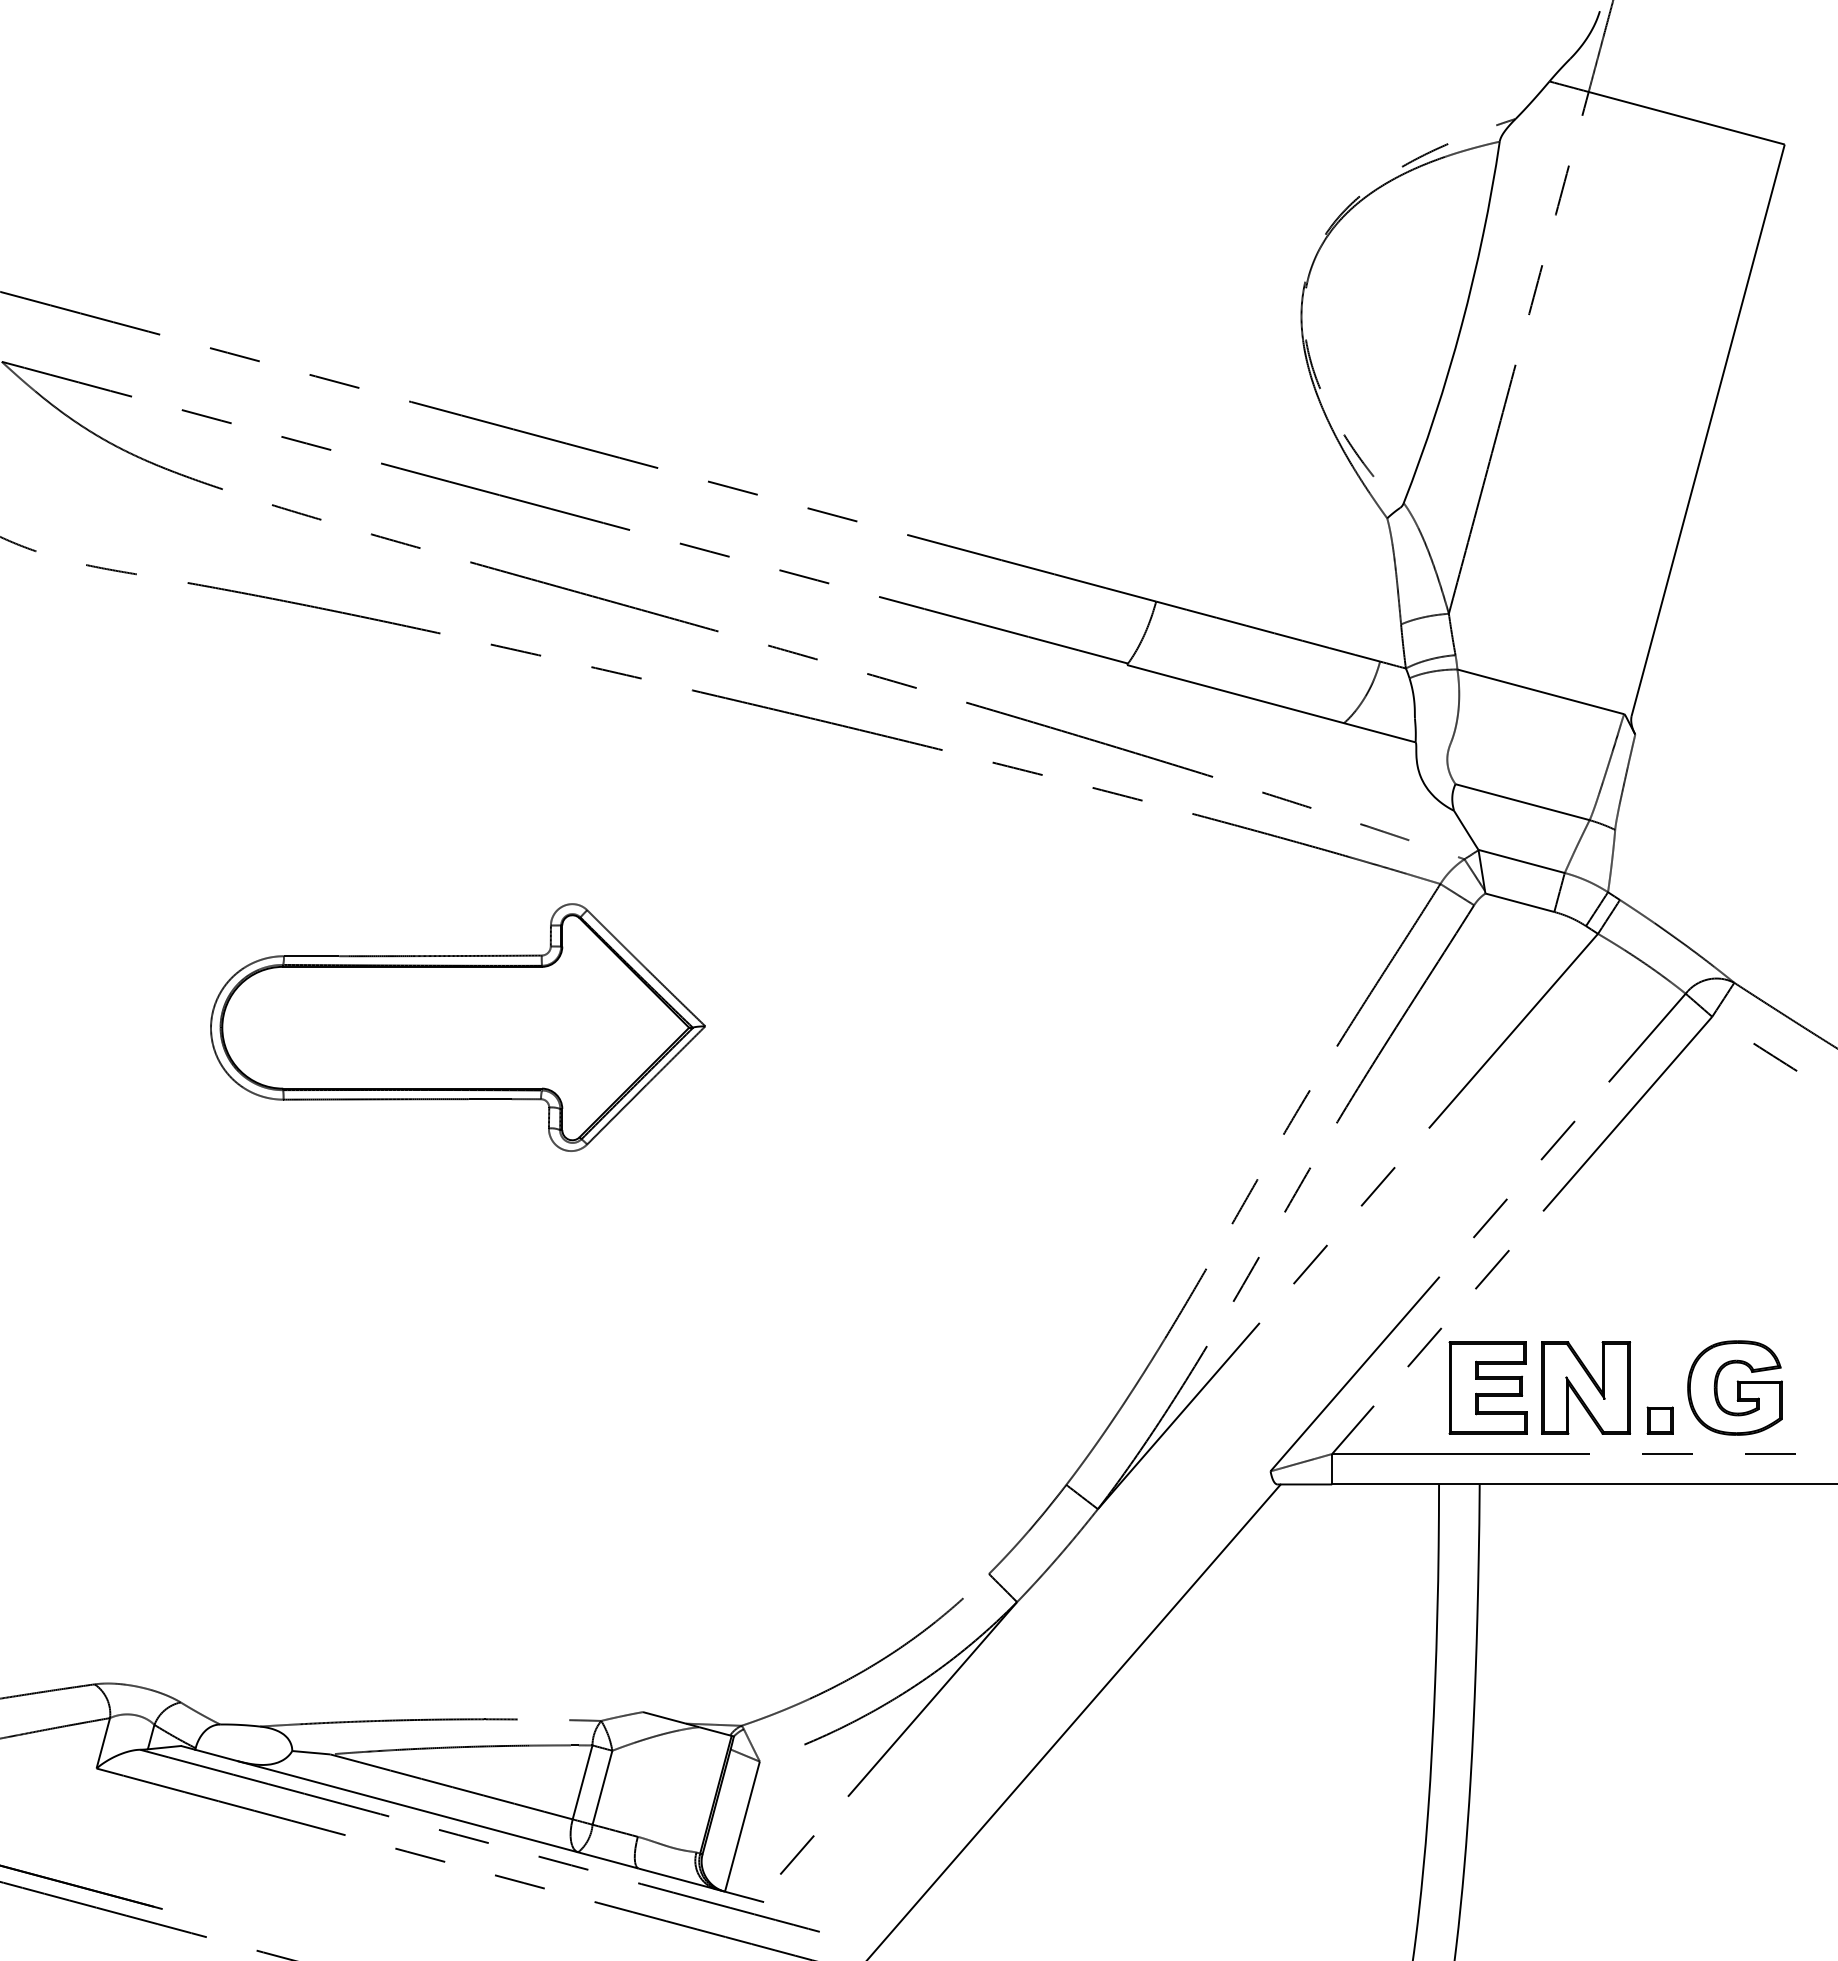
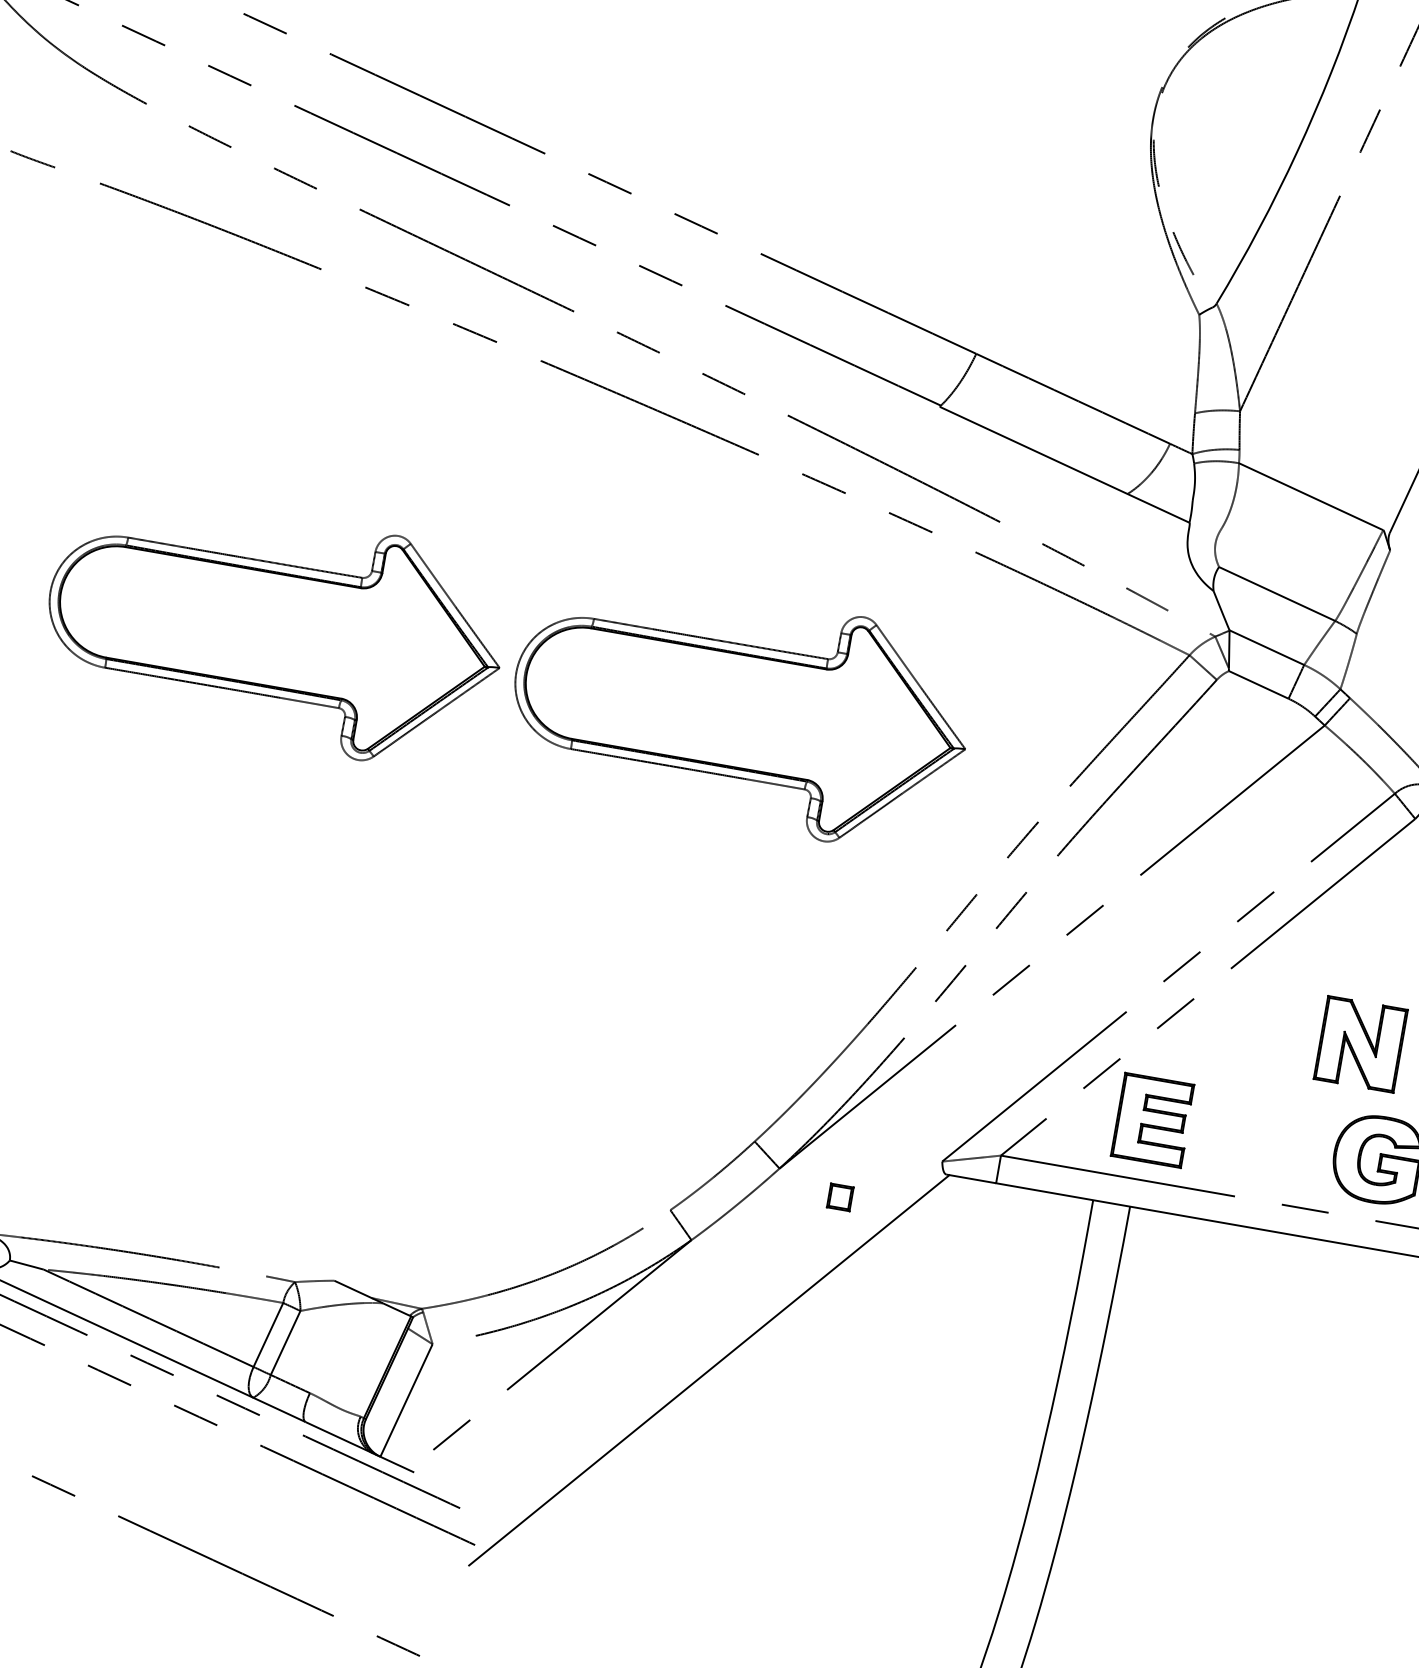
part: (970, 1027) -> (740, 711), added
part: (1586, 1387) -> (1361, 1044), moved
part: (1659, 1420) -> (839, 1197), moved

